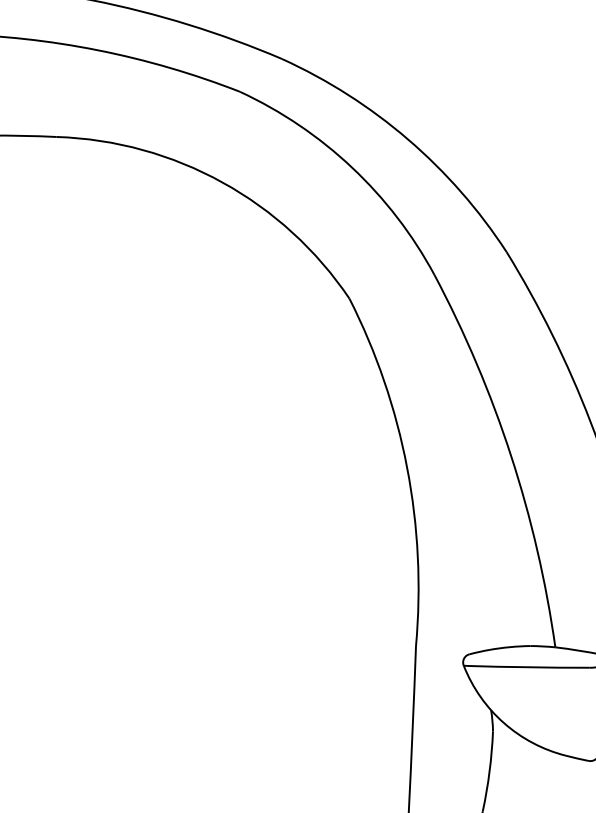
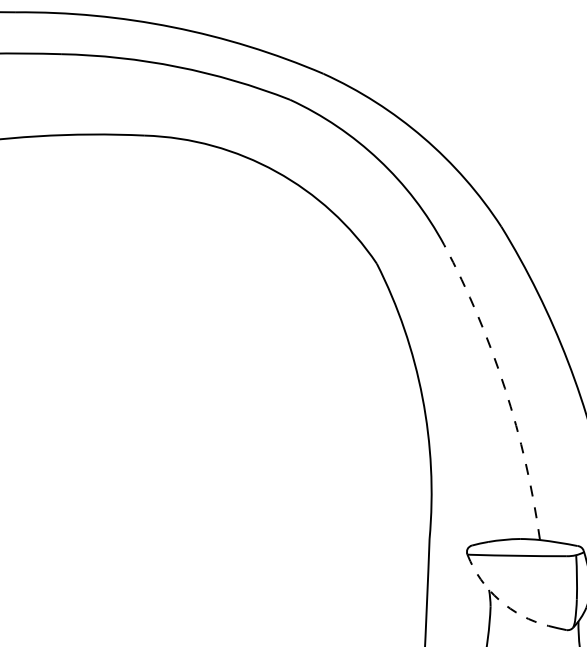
arc: (510, 456) -> (504, 388), solid -> dashed
arc: (504, 723) -> (499, 600), solid -> dashed

